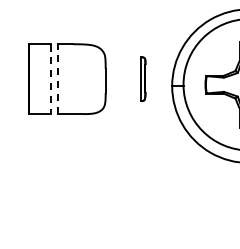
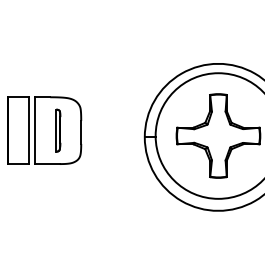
line: (57, 79) -> (35, 130), dashed -> solid
part: (143, 79) -> (58, 130), moved
line: (51, 80) -> (29, 131), dashed -> solid

